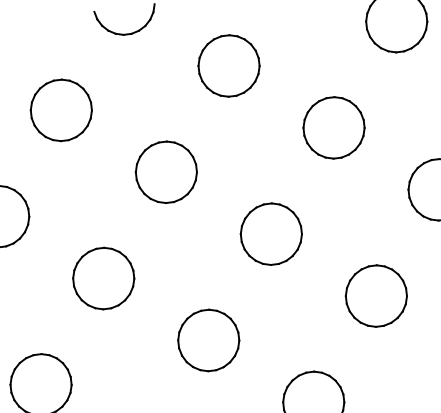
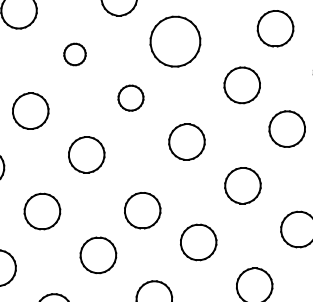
part: (227, 65) -> (174, 41), size x1.4
part: (60, 110) -> (74, 54), size x0.6
part: (332, 128) -> (241, 85), moved
part: (165, 171) -> (130, 97), size x0.7
part: (208, 340) -> (142, 210), moved

